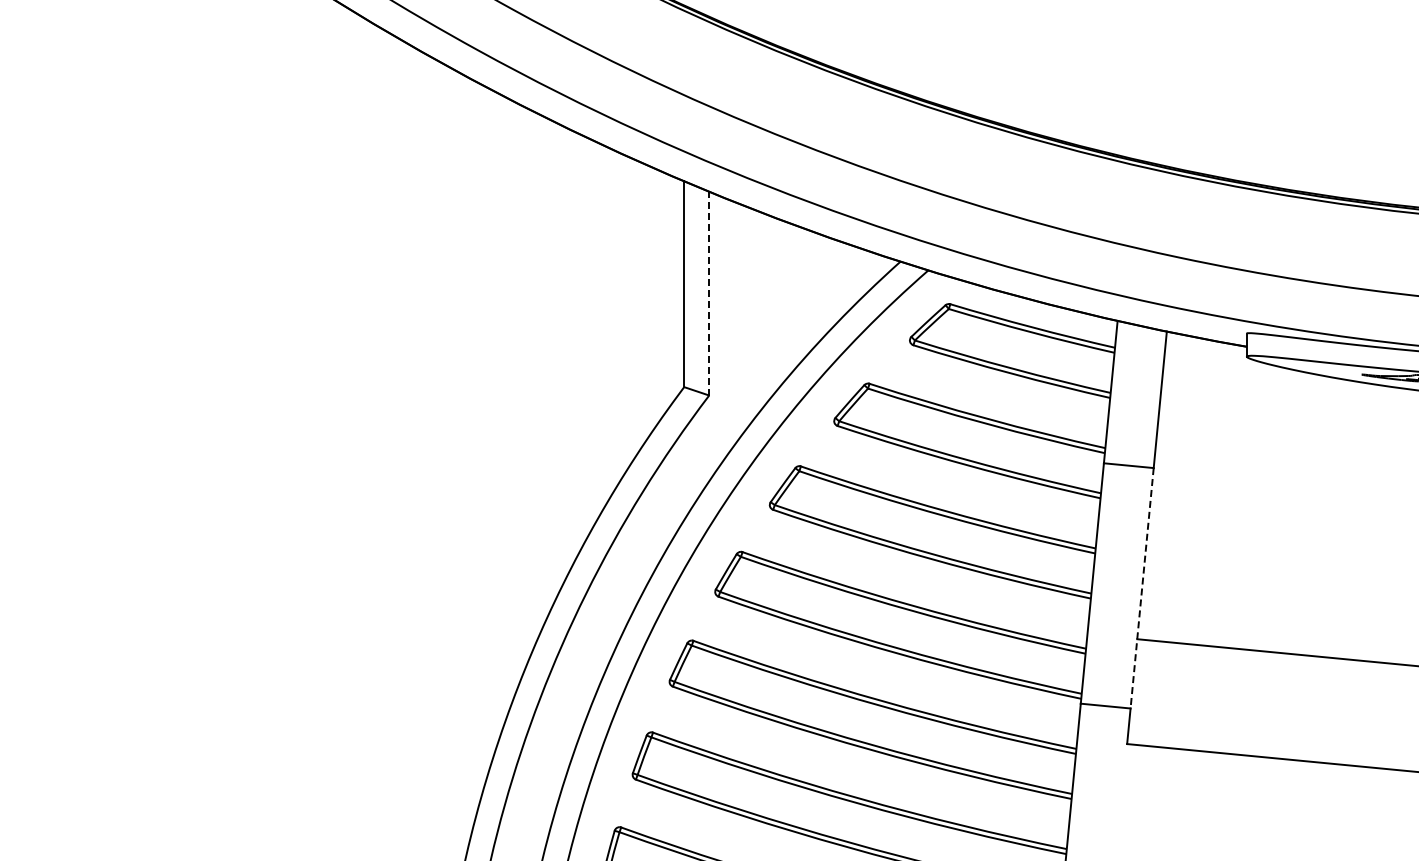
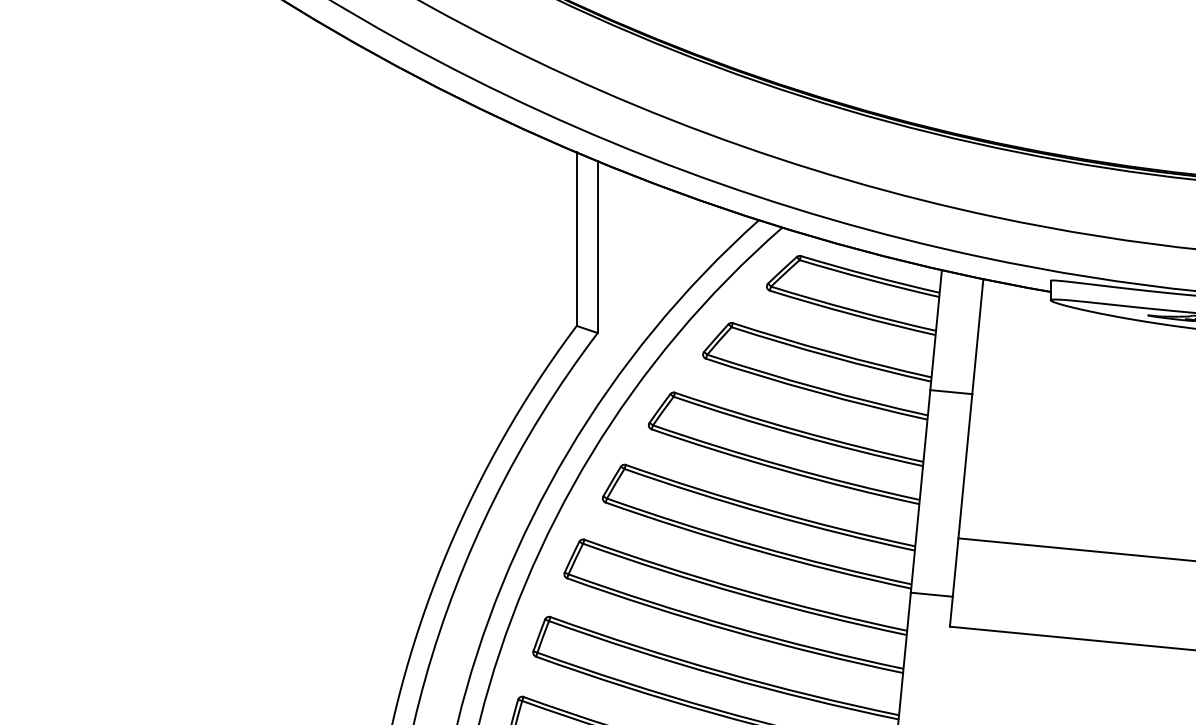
line: (709, 293) -> (598, 247), dashed -> solid
line: (1142, 588) -> (962, 495), dashed -> solid

